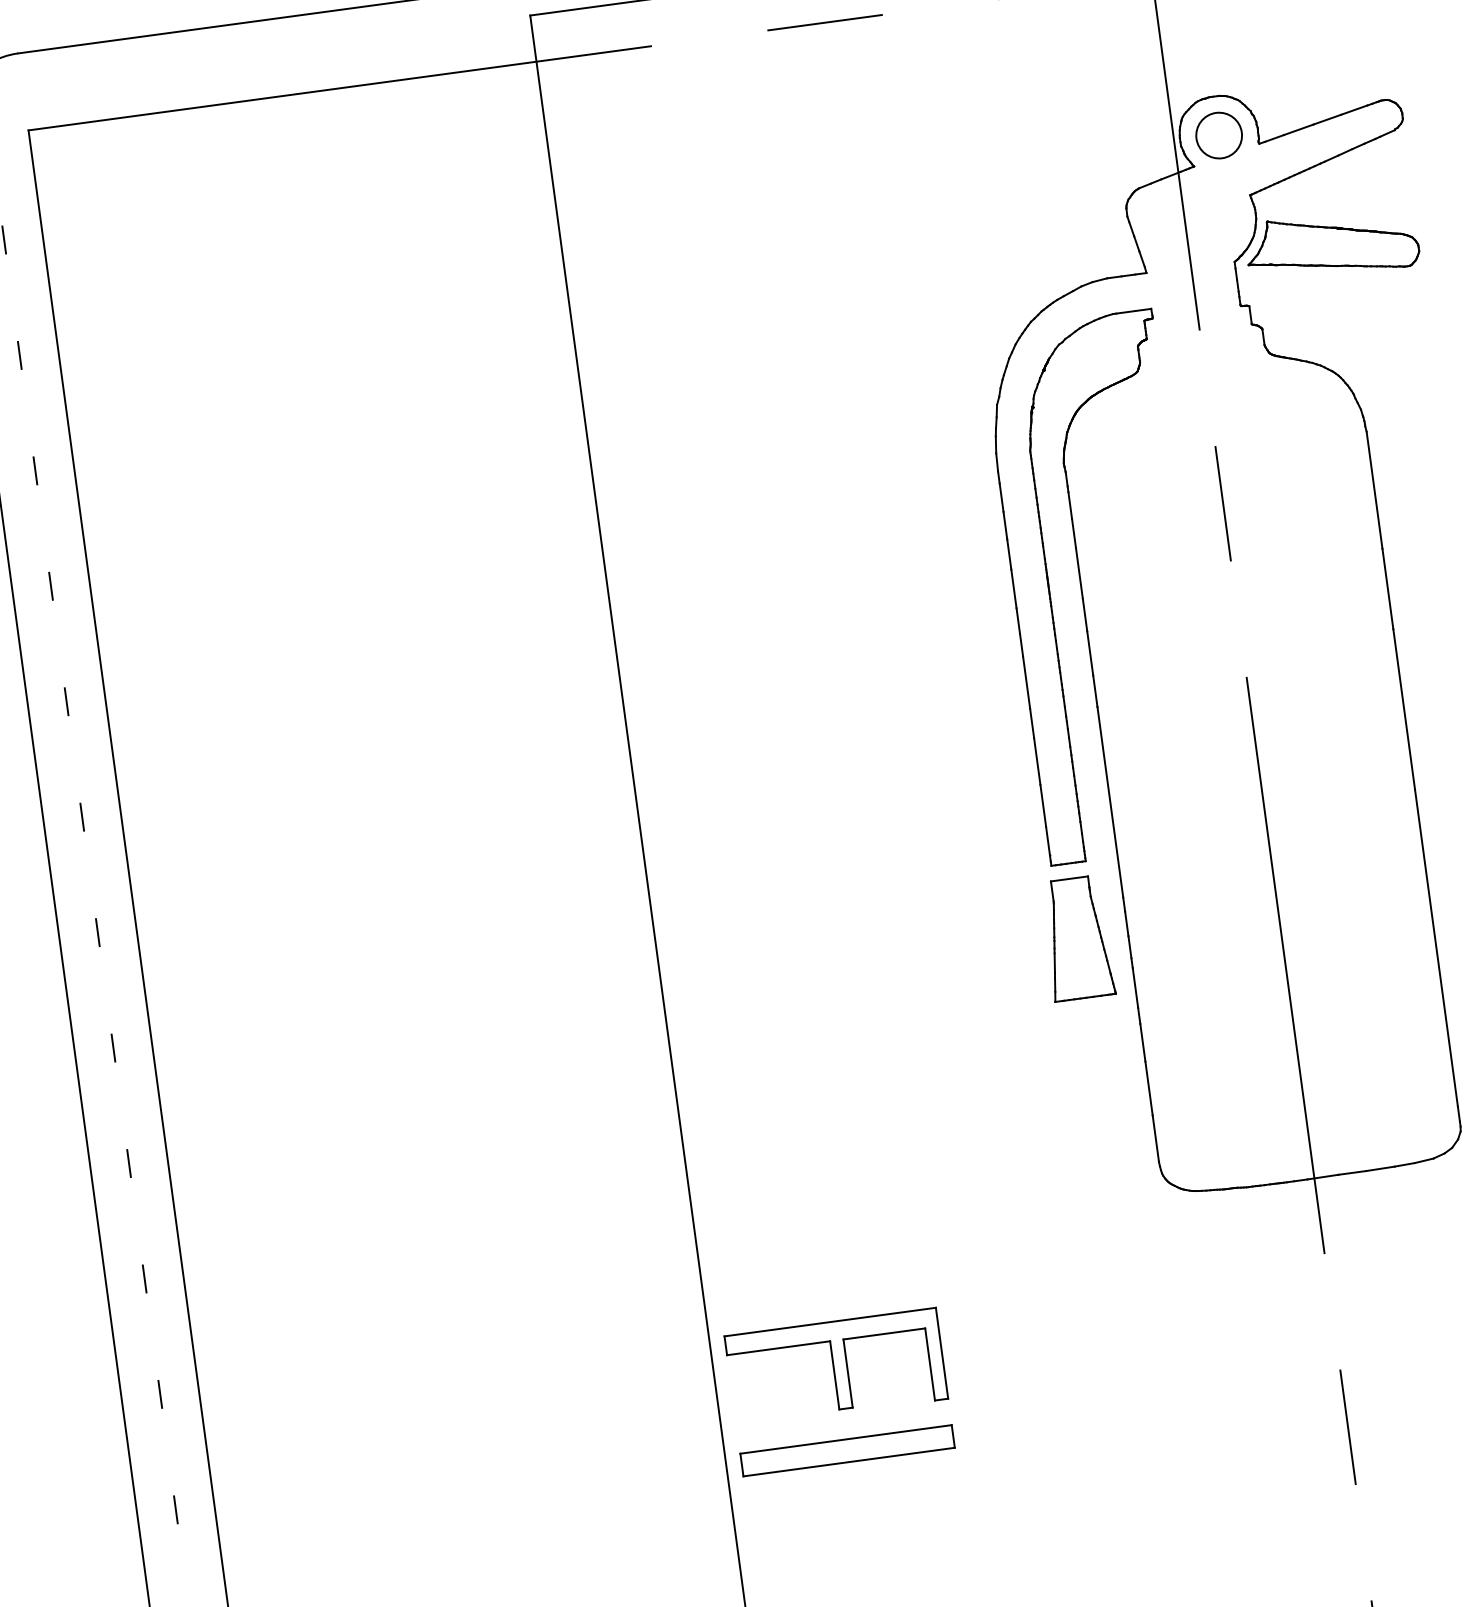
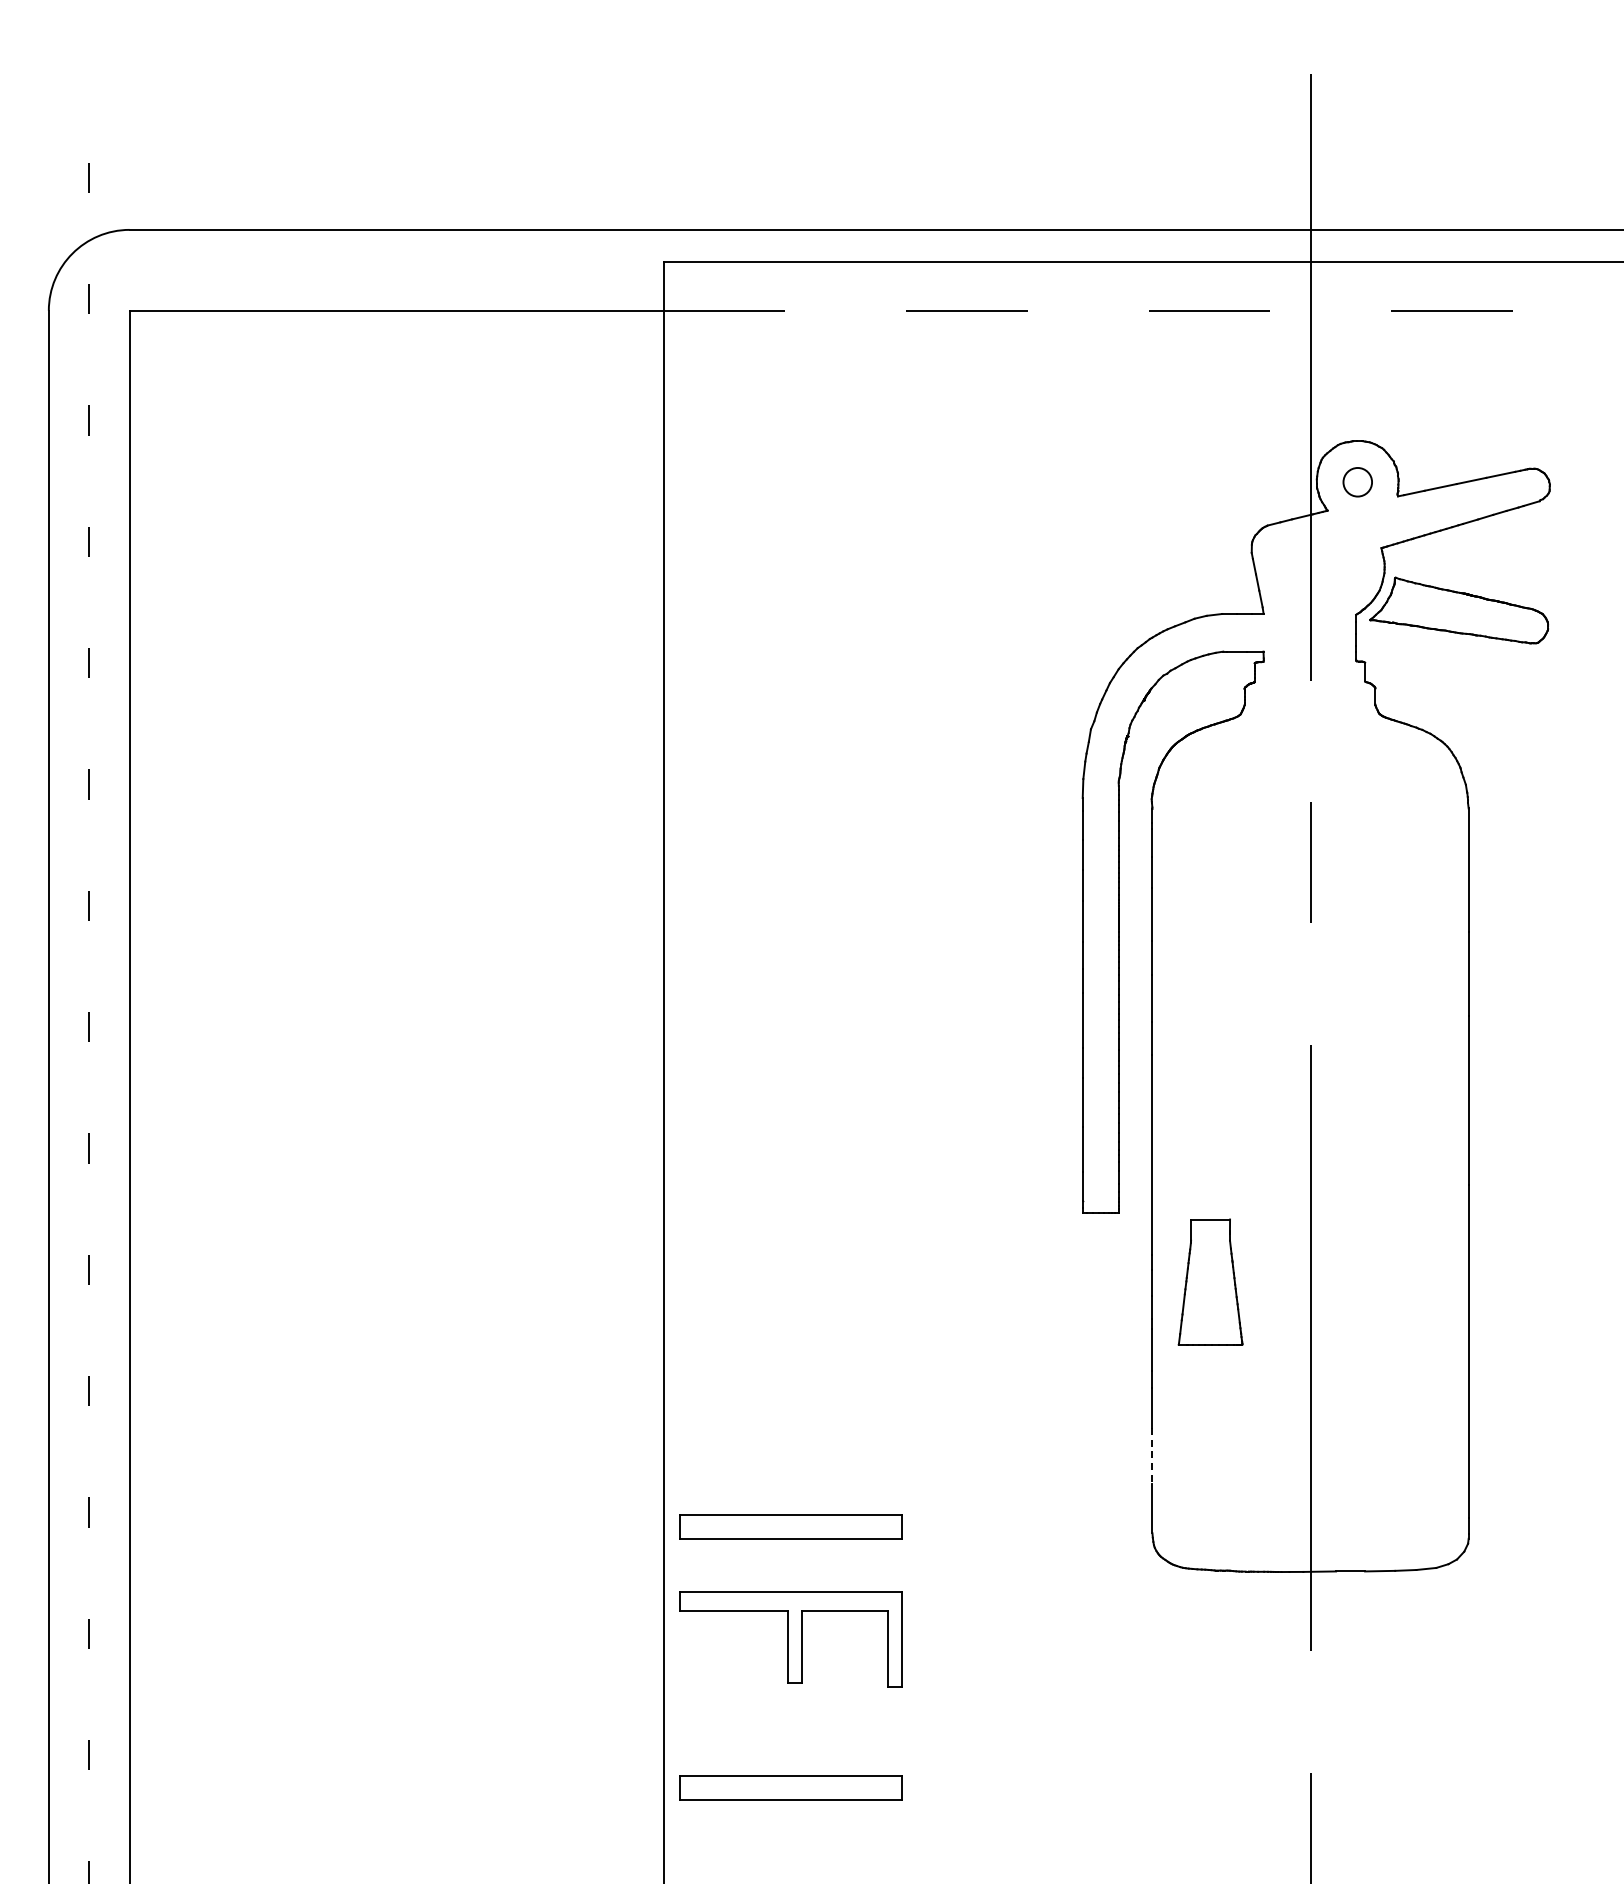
circle: (1218, 135) -> (1357, 482), size x0.6
part: (1077, 937) -> (1210, 1281), moved
line: (1149, 1089) -> (1152, 1456), solid -> dashed
part: (813, 1202) -> (790, 1526), added
part: (836, 1367) -> (790, 1639), moved

